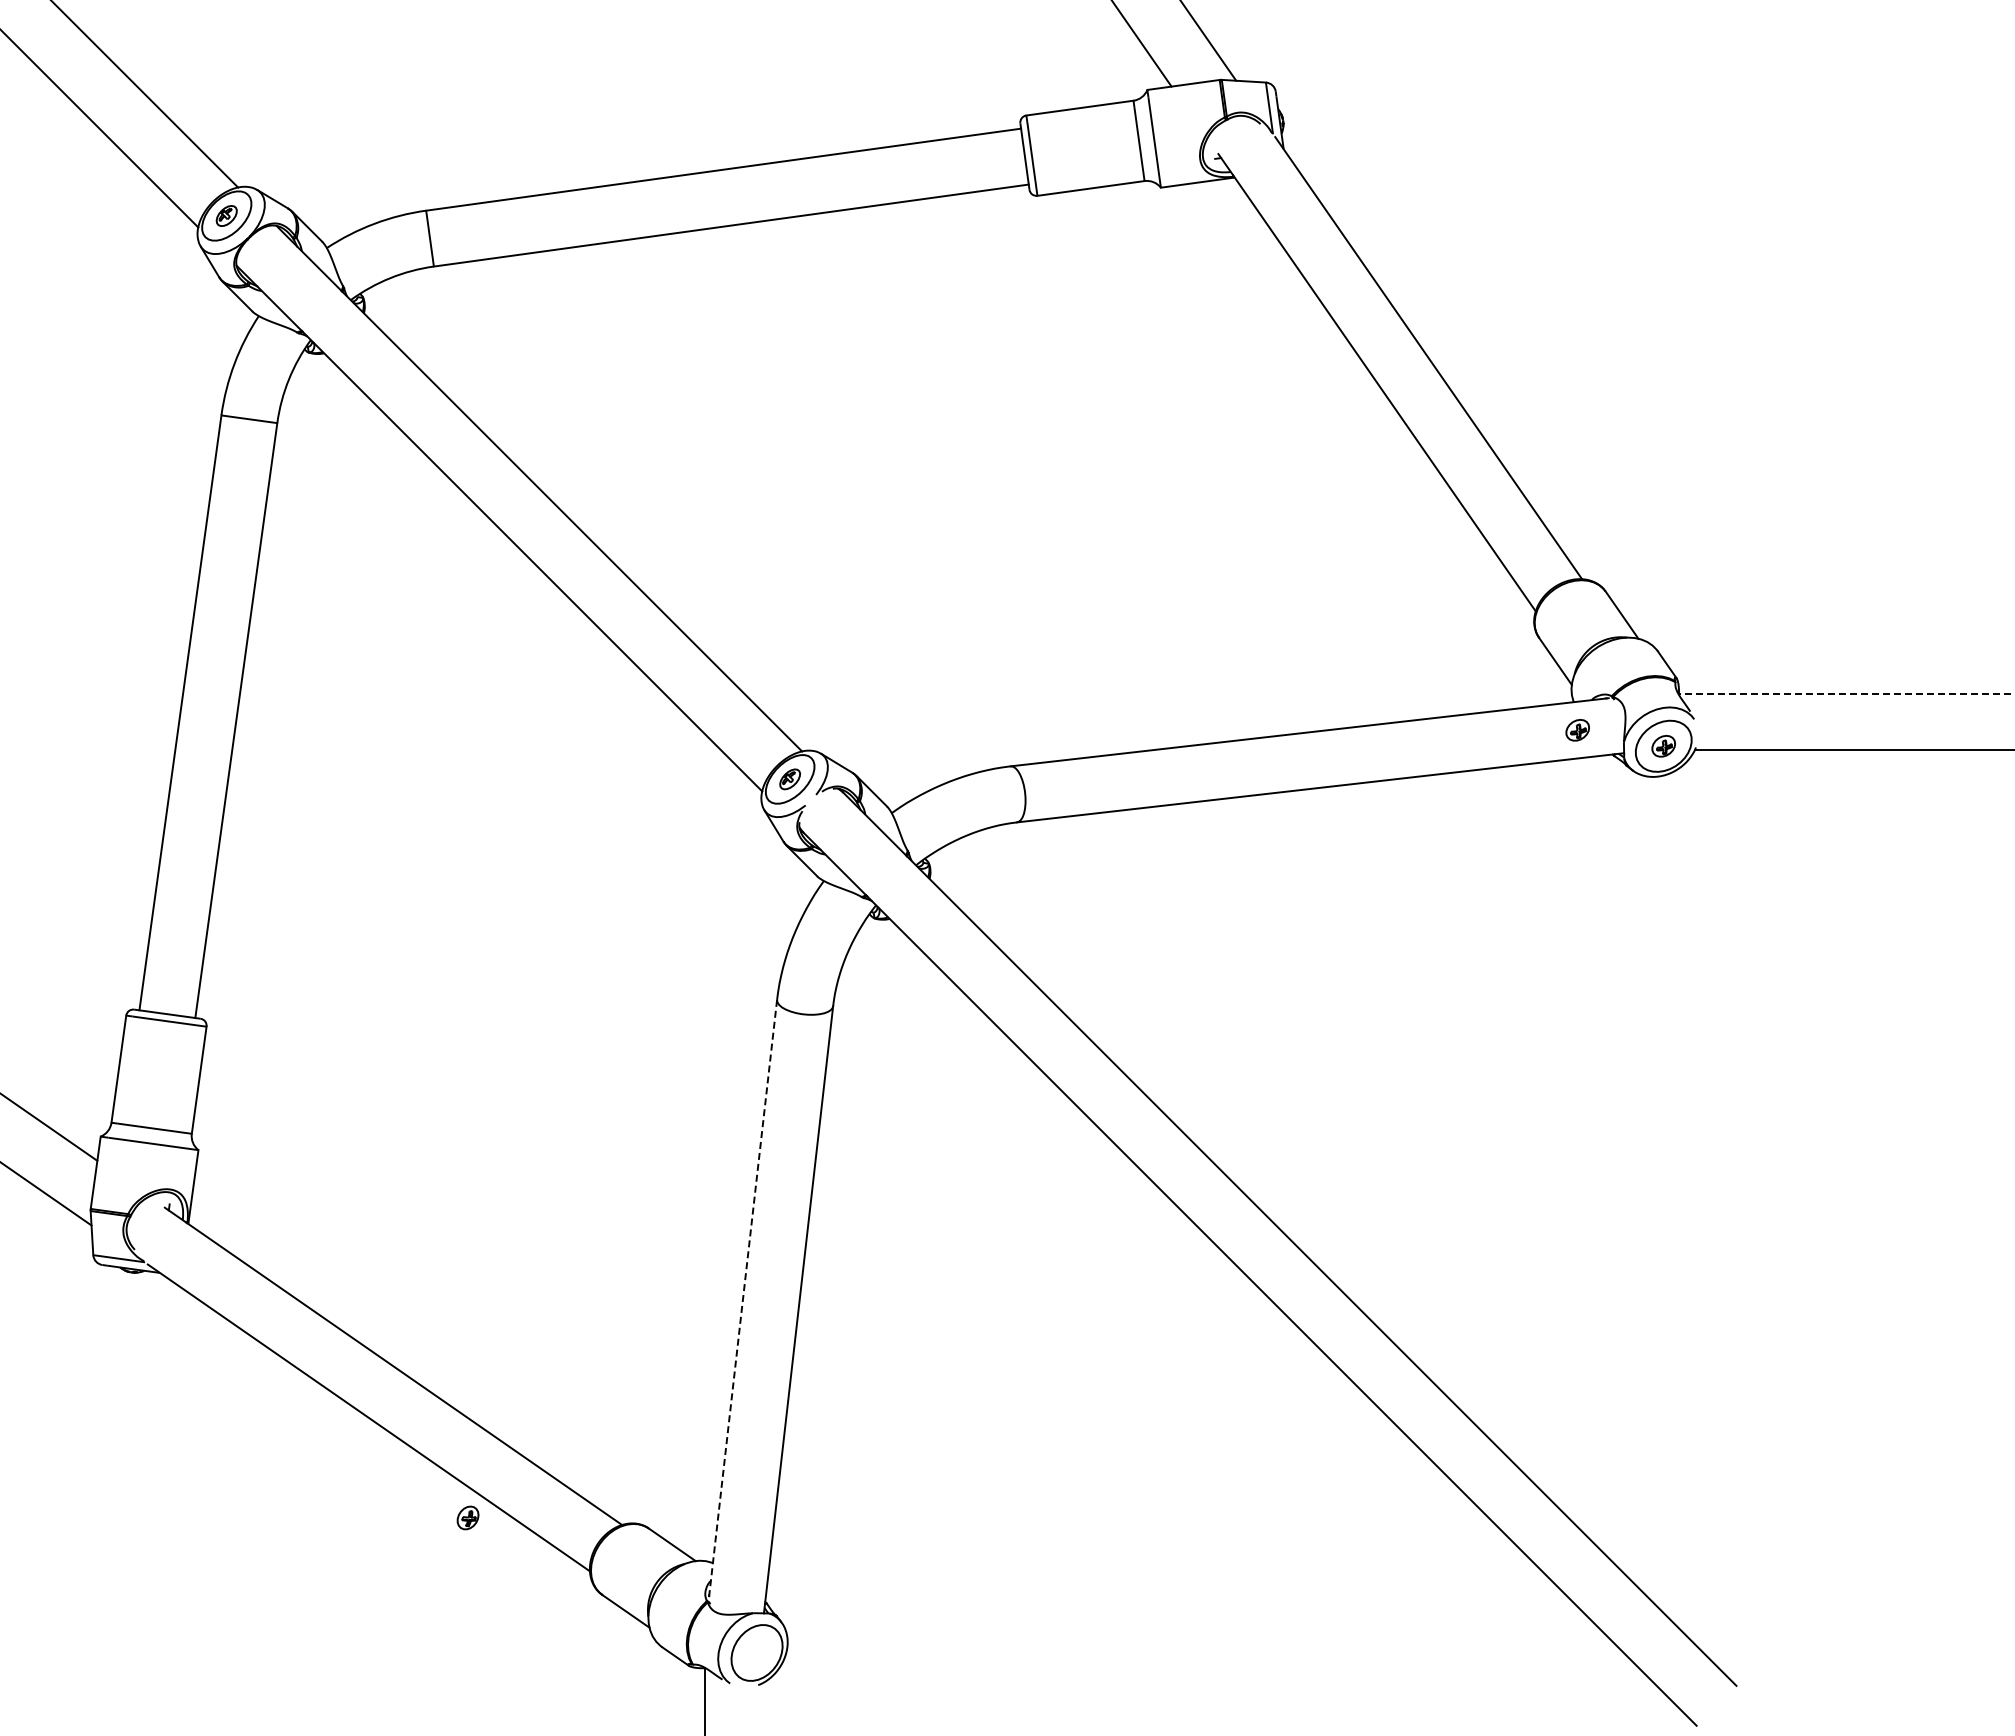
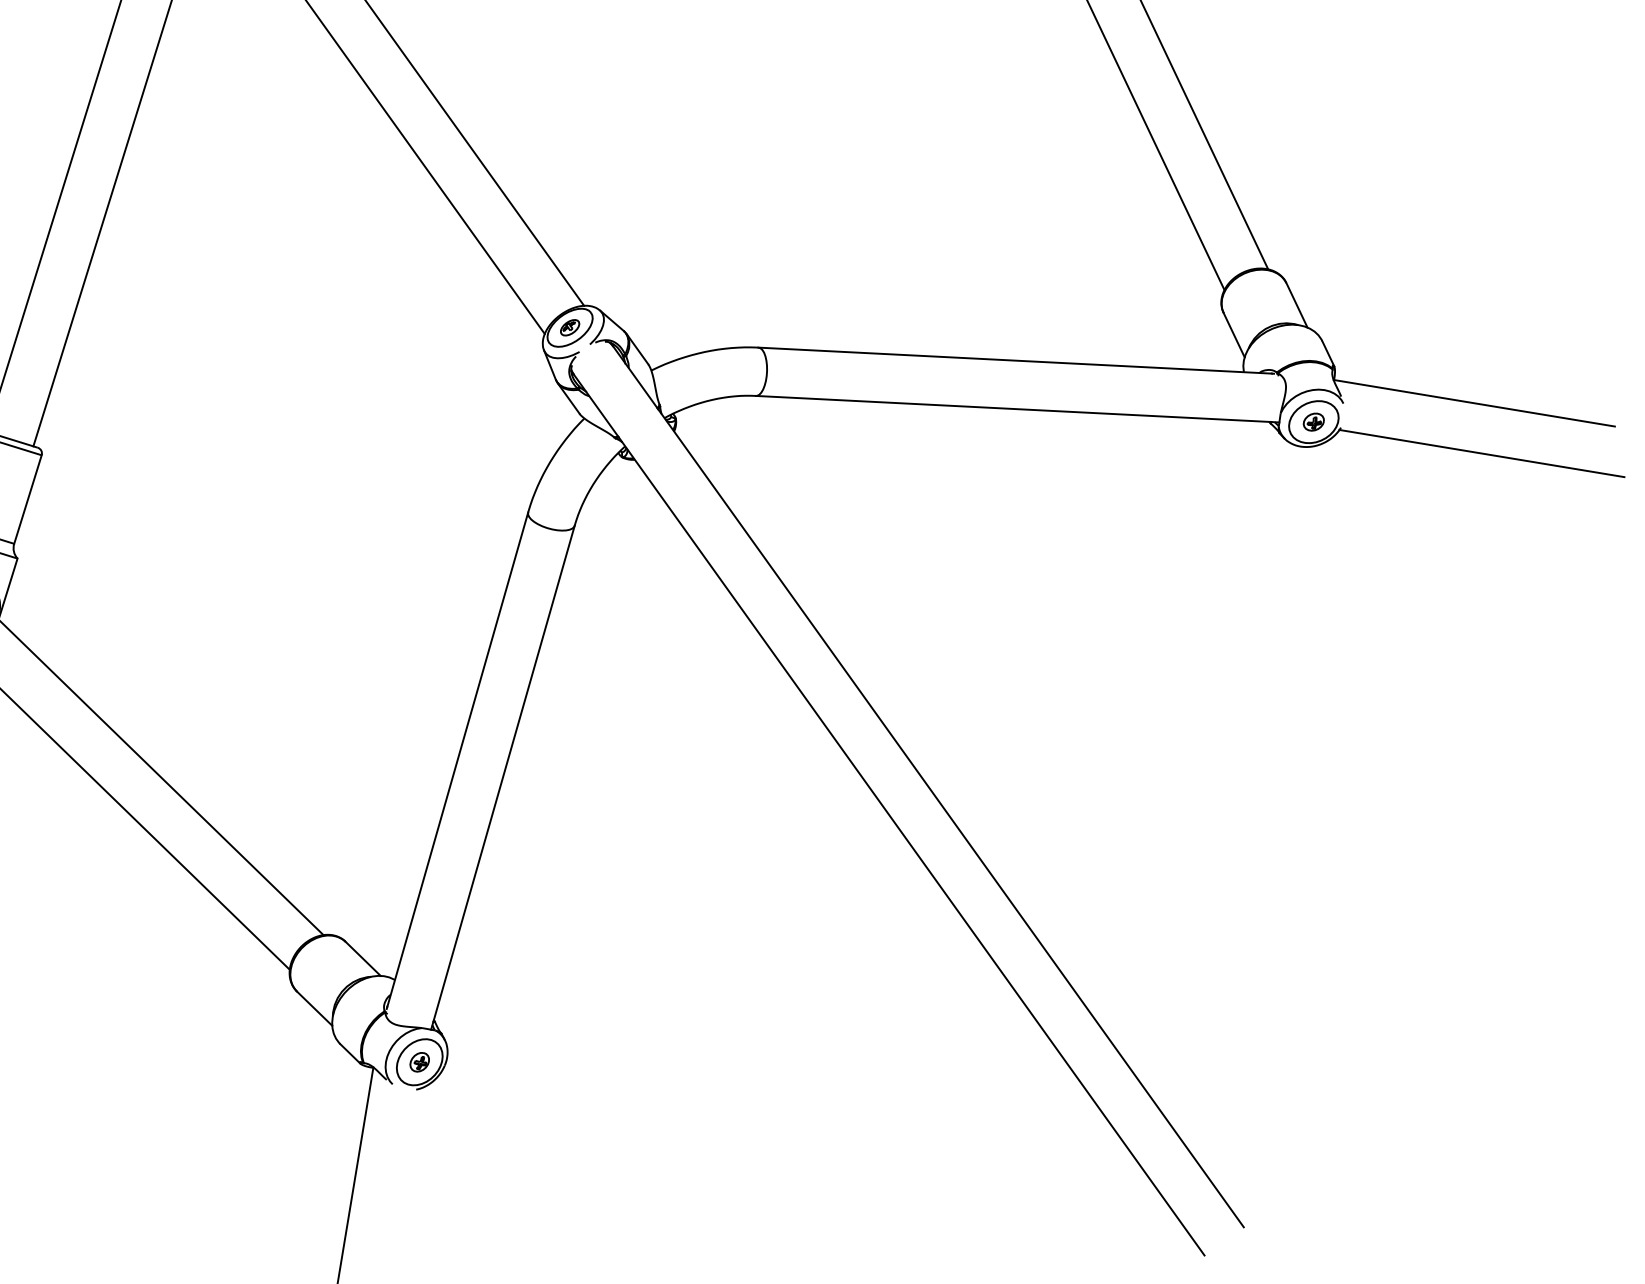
line: (1844, 694) -> (1474, 403), dashed -> solid
part: (1577, 730) -> (1243, 396), removed
line: (743, 1298) -> (457, 760), dashed -> solid
part: (467, 1517) -> (419, 1061), moved

